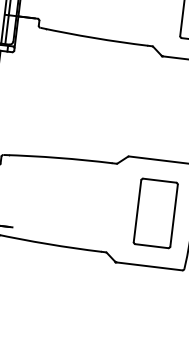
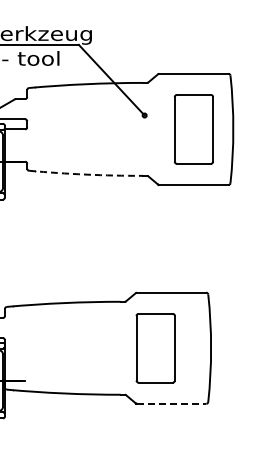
arc: (93, 37) -> (85, 174), solid -> dashed
part: (155, 213) -> (155, 348), moved
line: (149, 266) -> (171, 403), solid -> dashed

